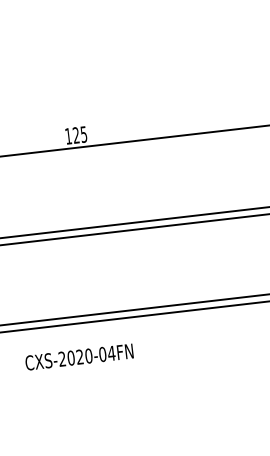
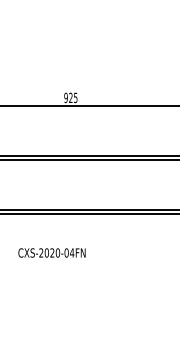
text: (67, 135) -> (65, 97), 125 -> 925
text: (78, 356) -> (51, 252), moved

